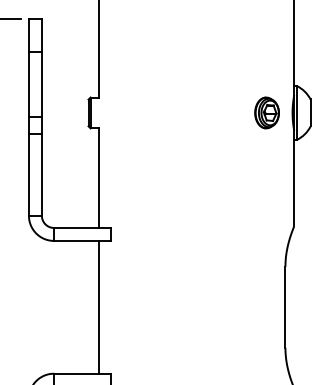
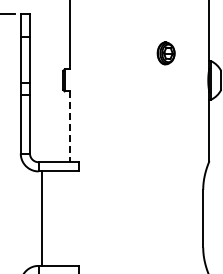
part: (266, 113) -> (165, 53), moved
line: (98, 179) -> (70, 127), solid -> dashed
line: (98, 307) -> (42, 218), moved

